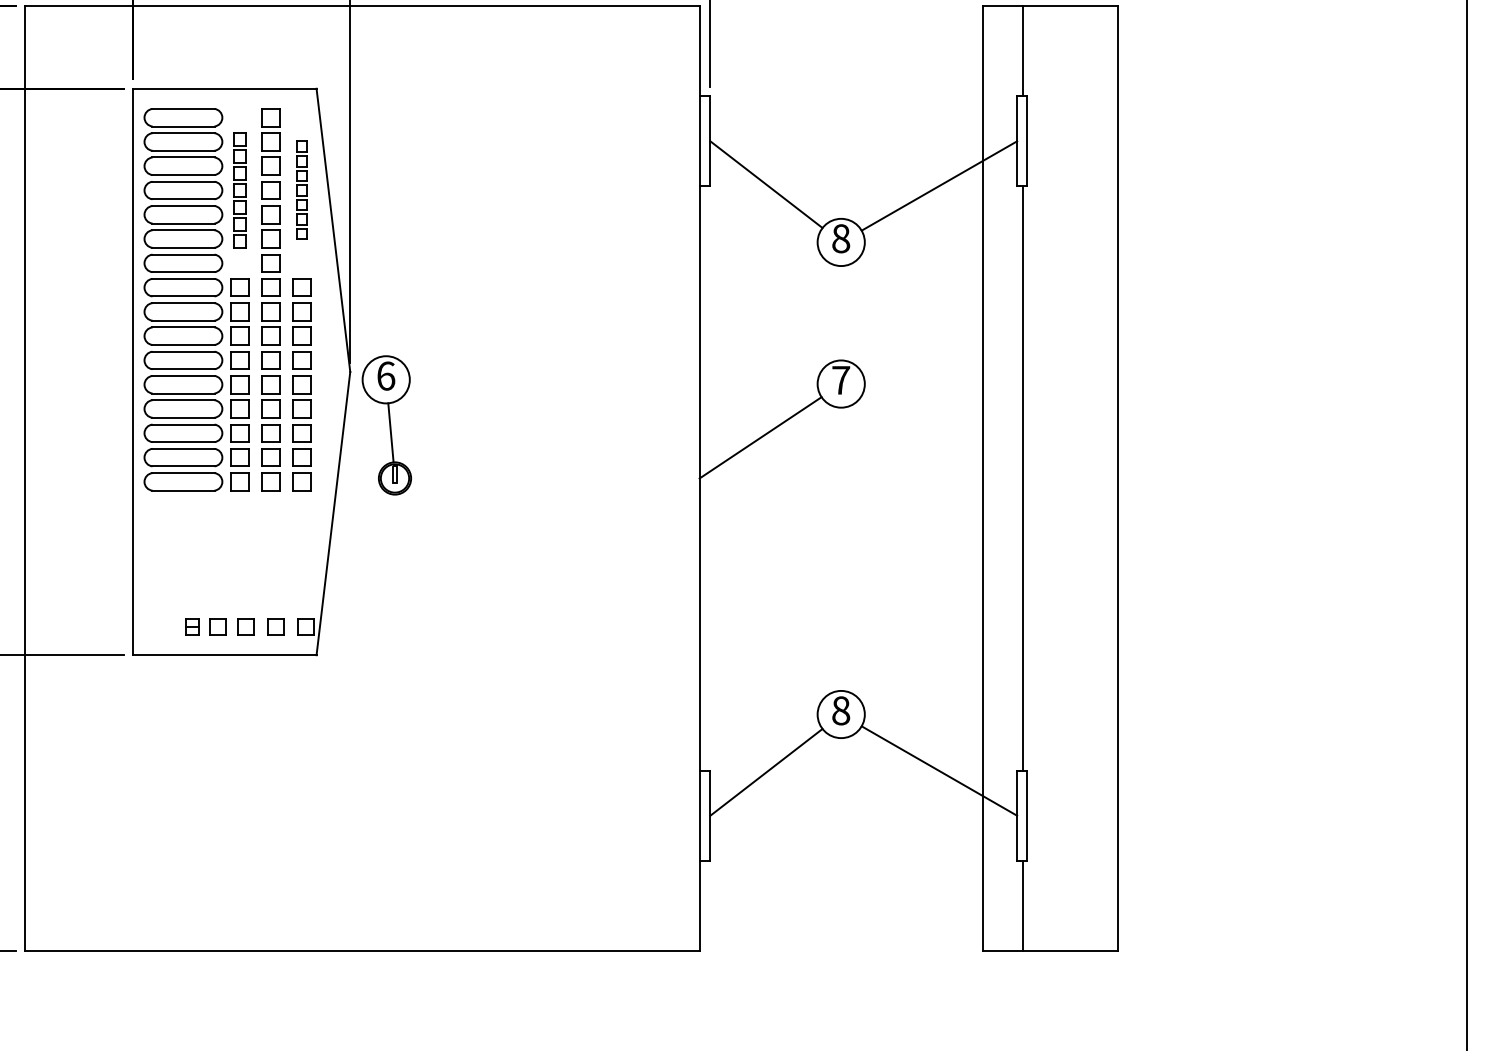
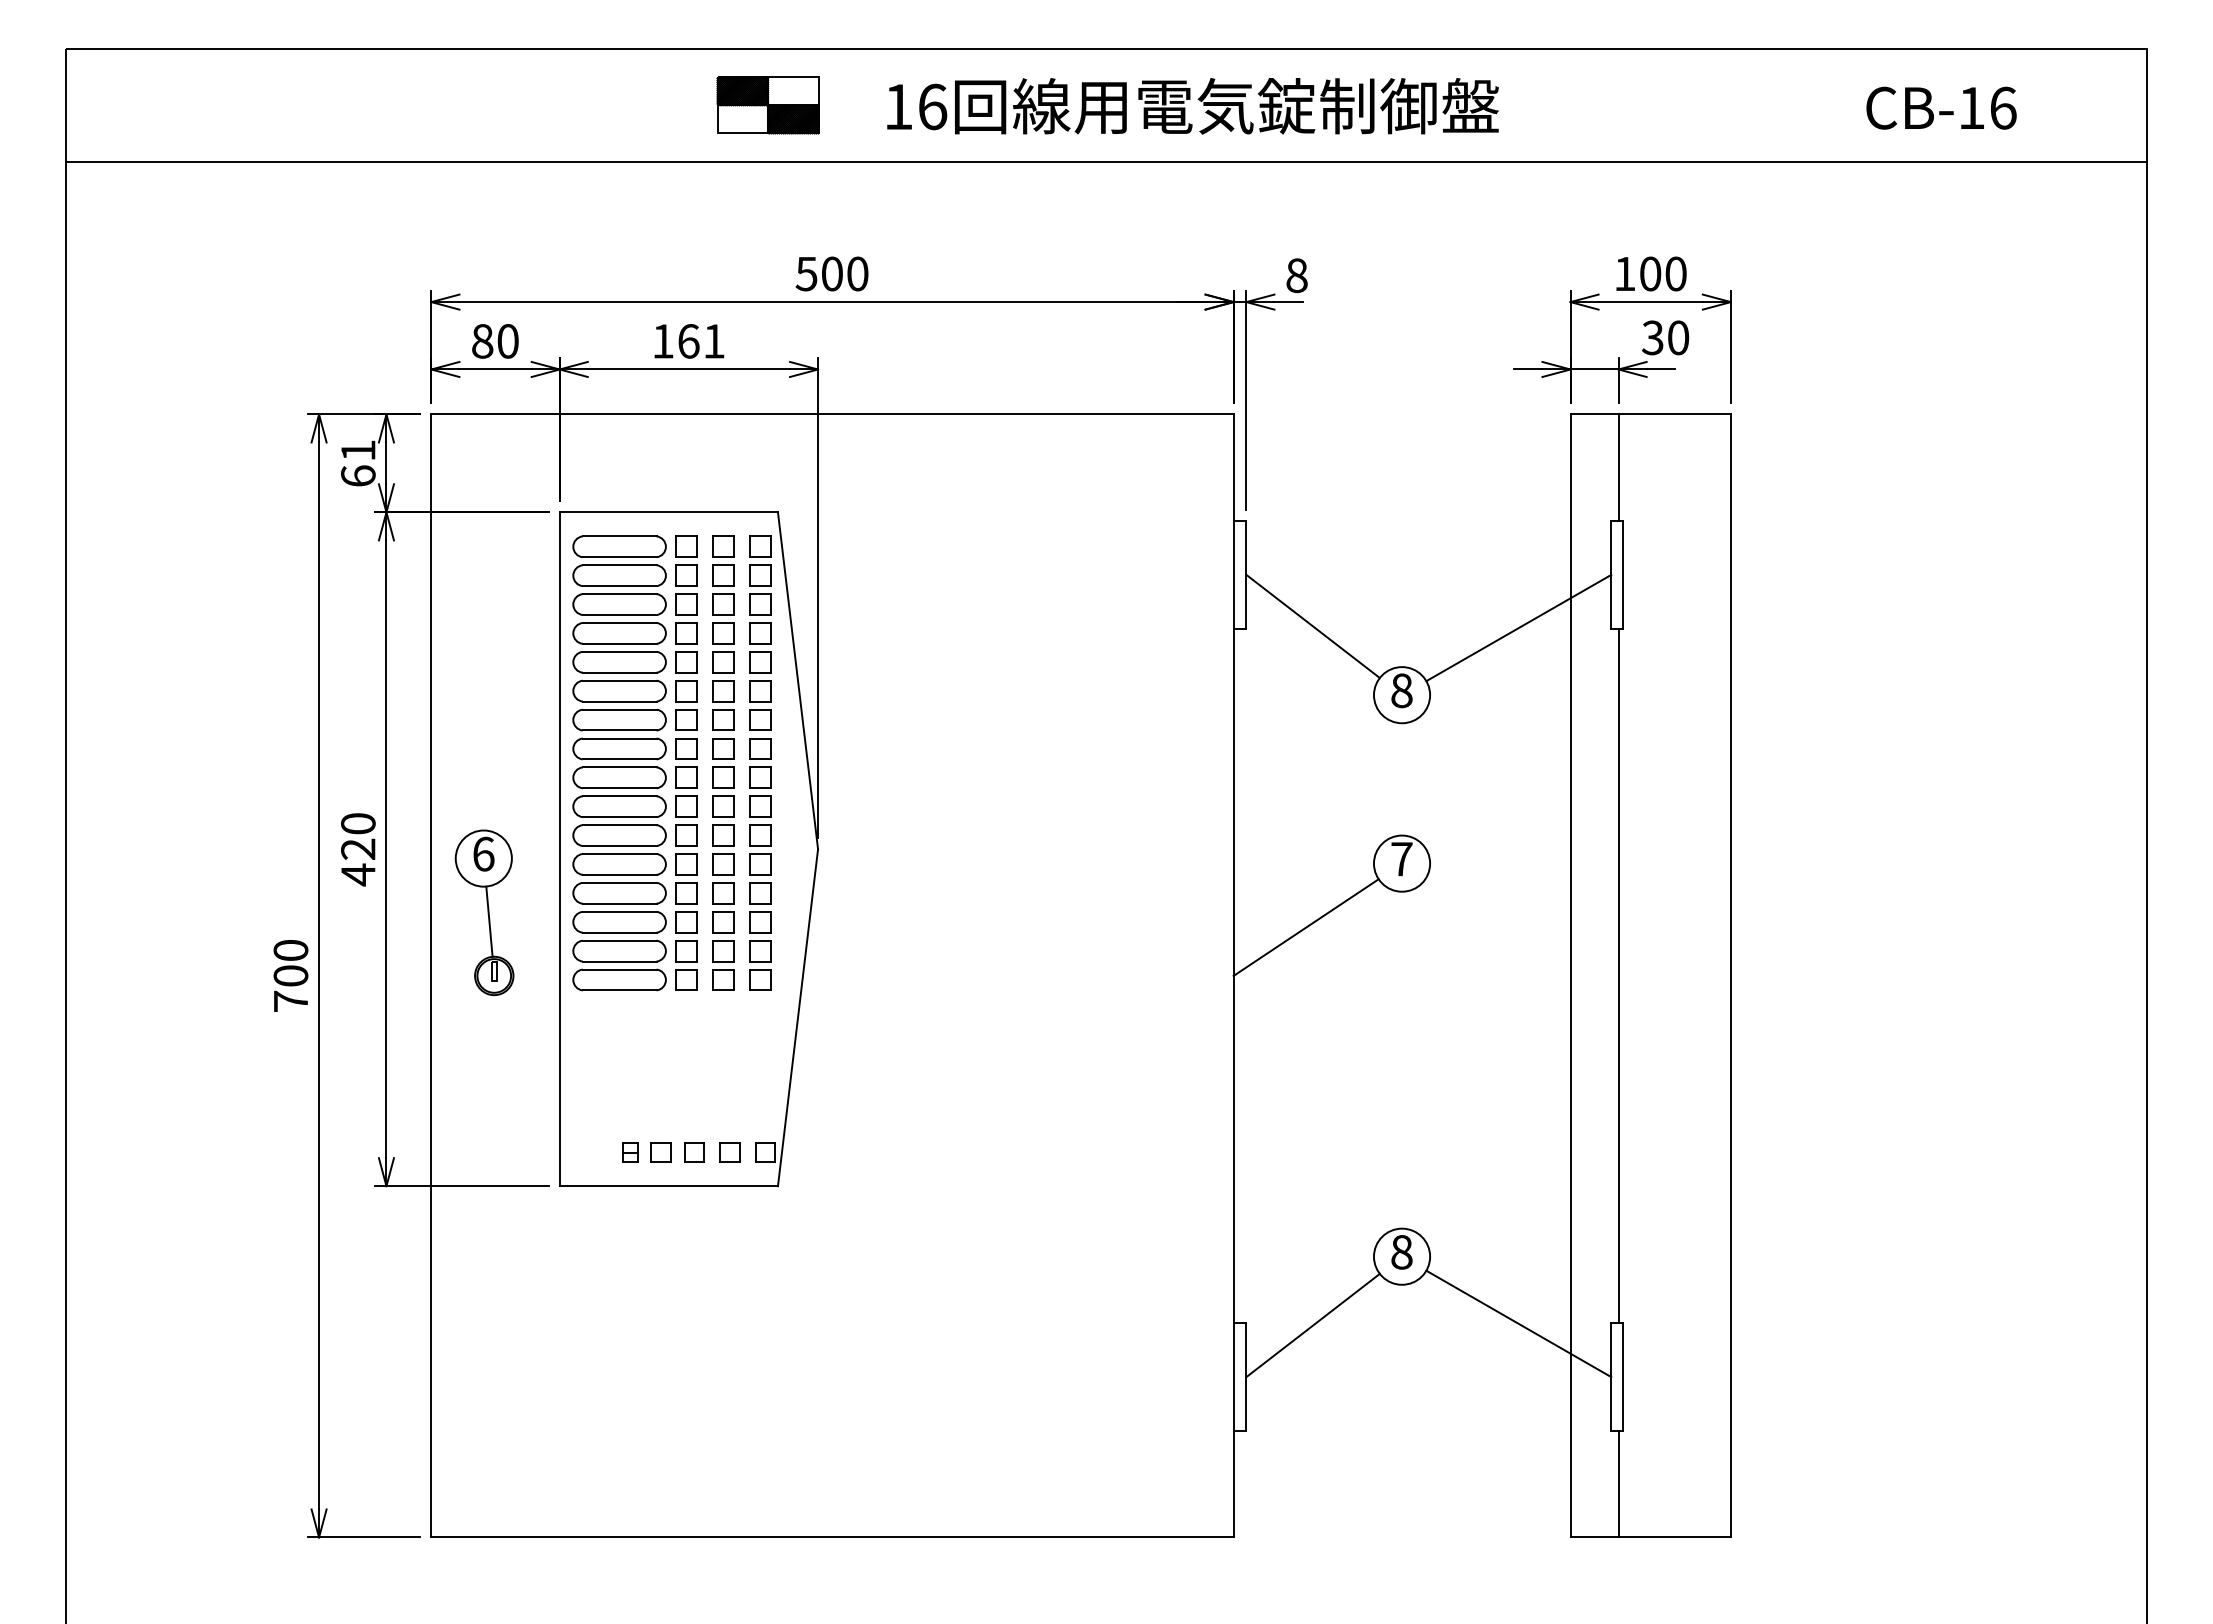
part: (239, 189) -> (686, 632), size x1.43
part: (301, 189) -> (760, 632), size x1.67
part: (386, 425) -> (484, 912), moved

